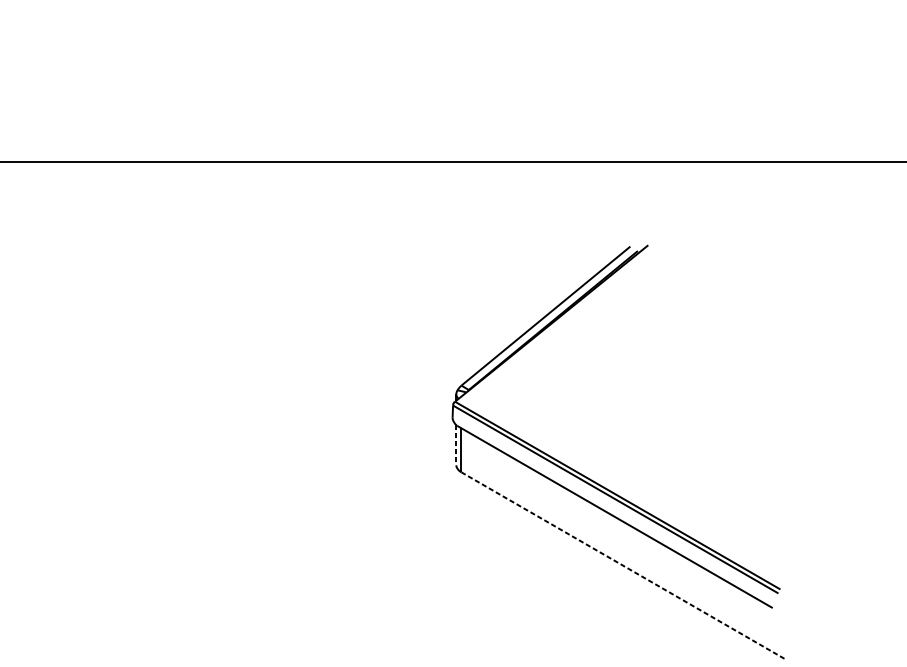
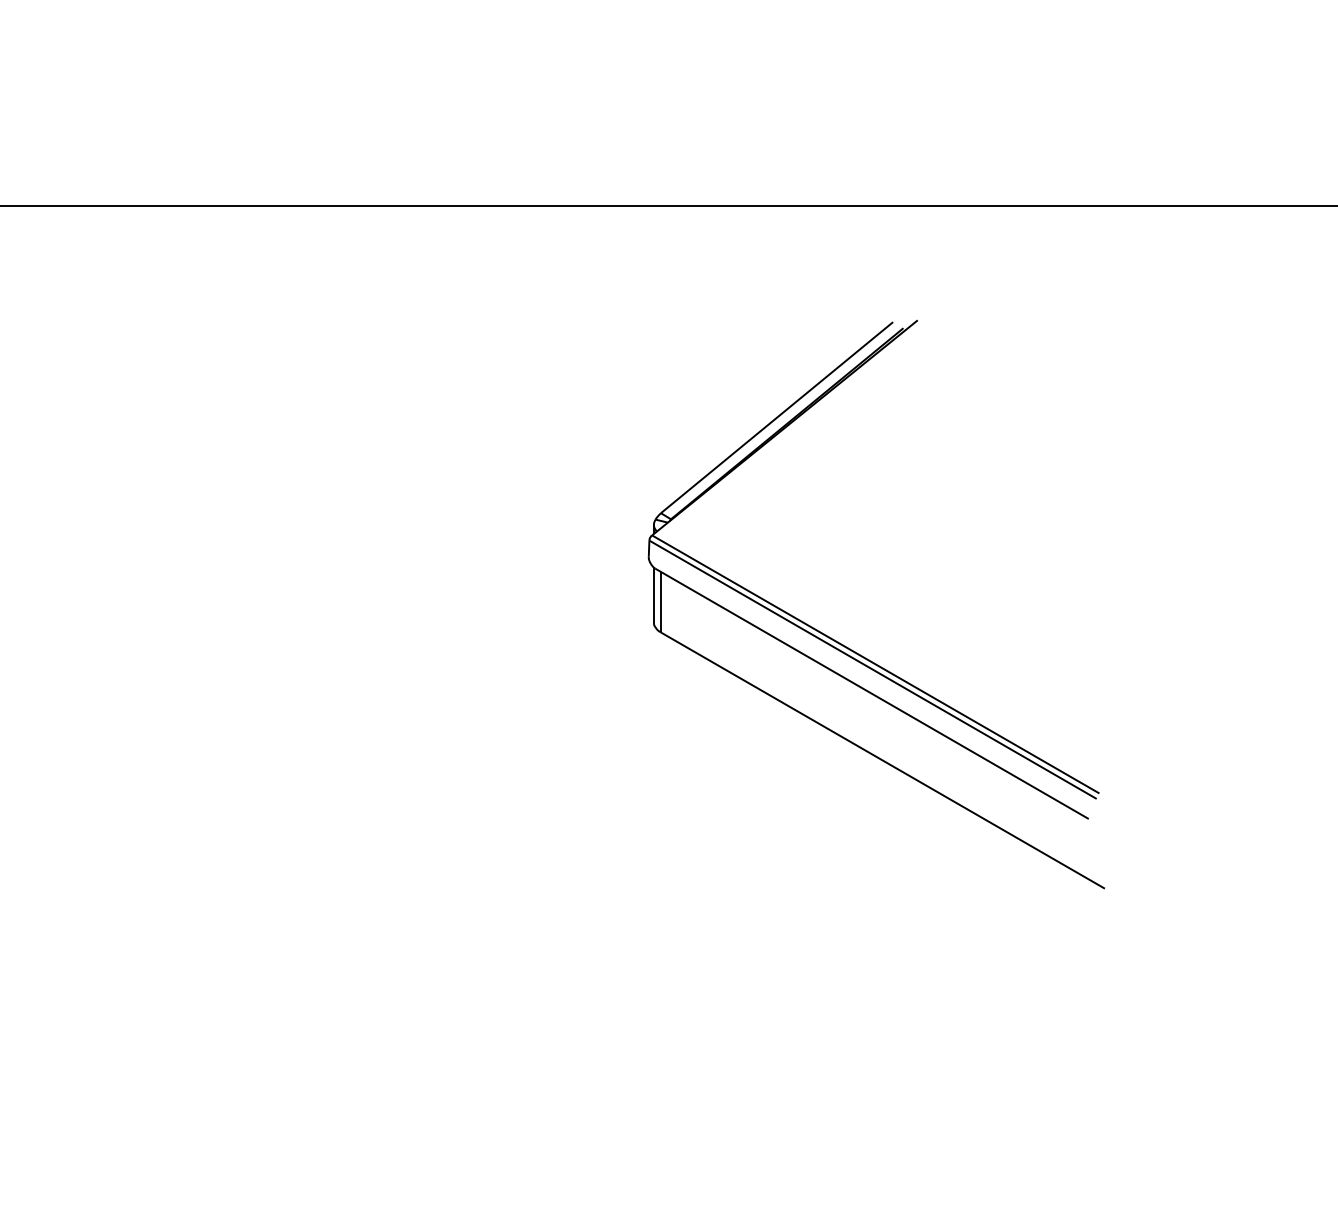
line: (456, 445) -> (653, 595), dashed -> solid
line: (622, 565) -> (882, 760), dashed -> solid

